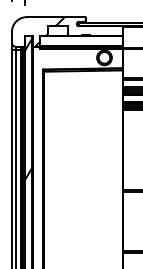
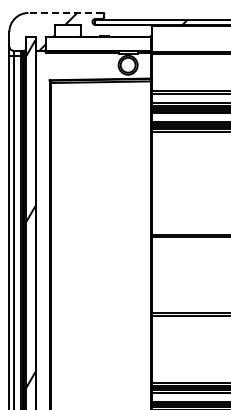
line: (55, 17) -> (65, 13), solid -> dashed

